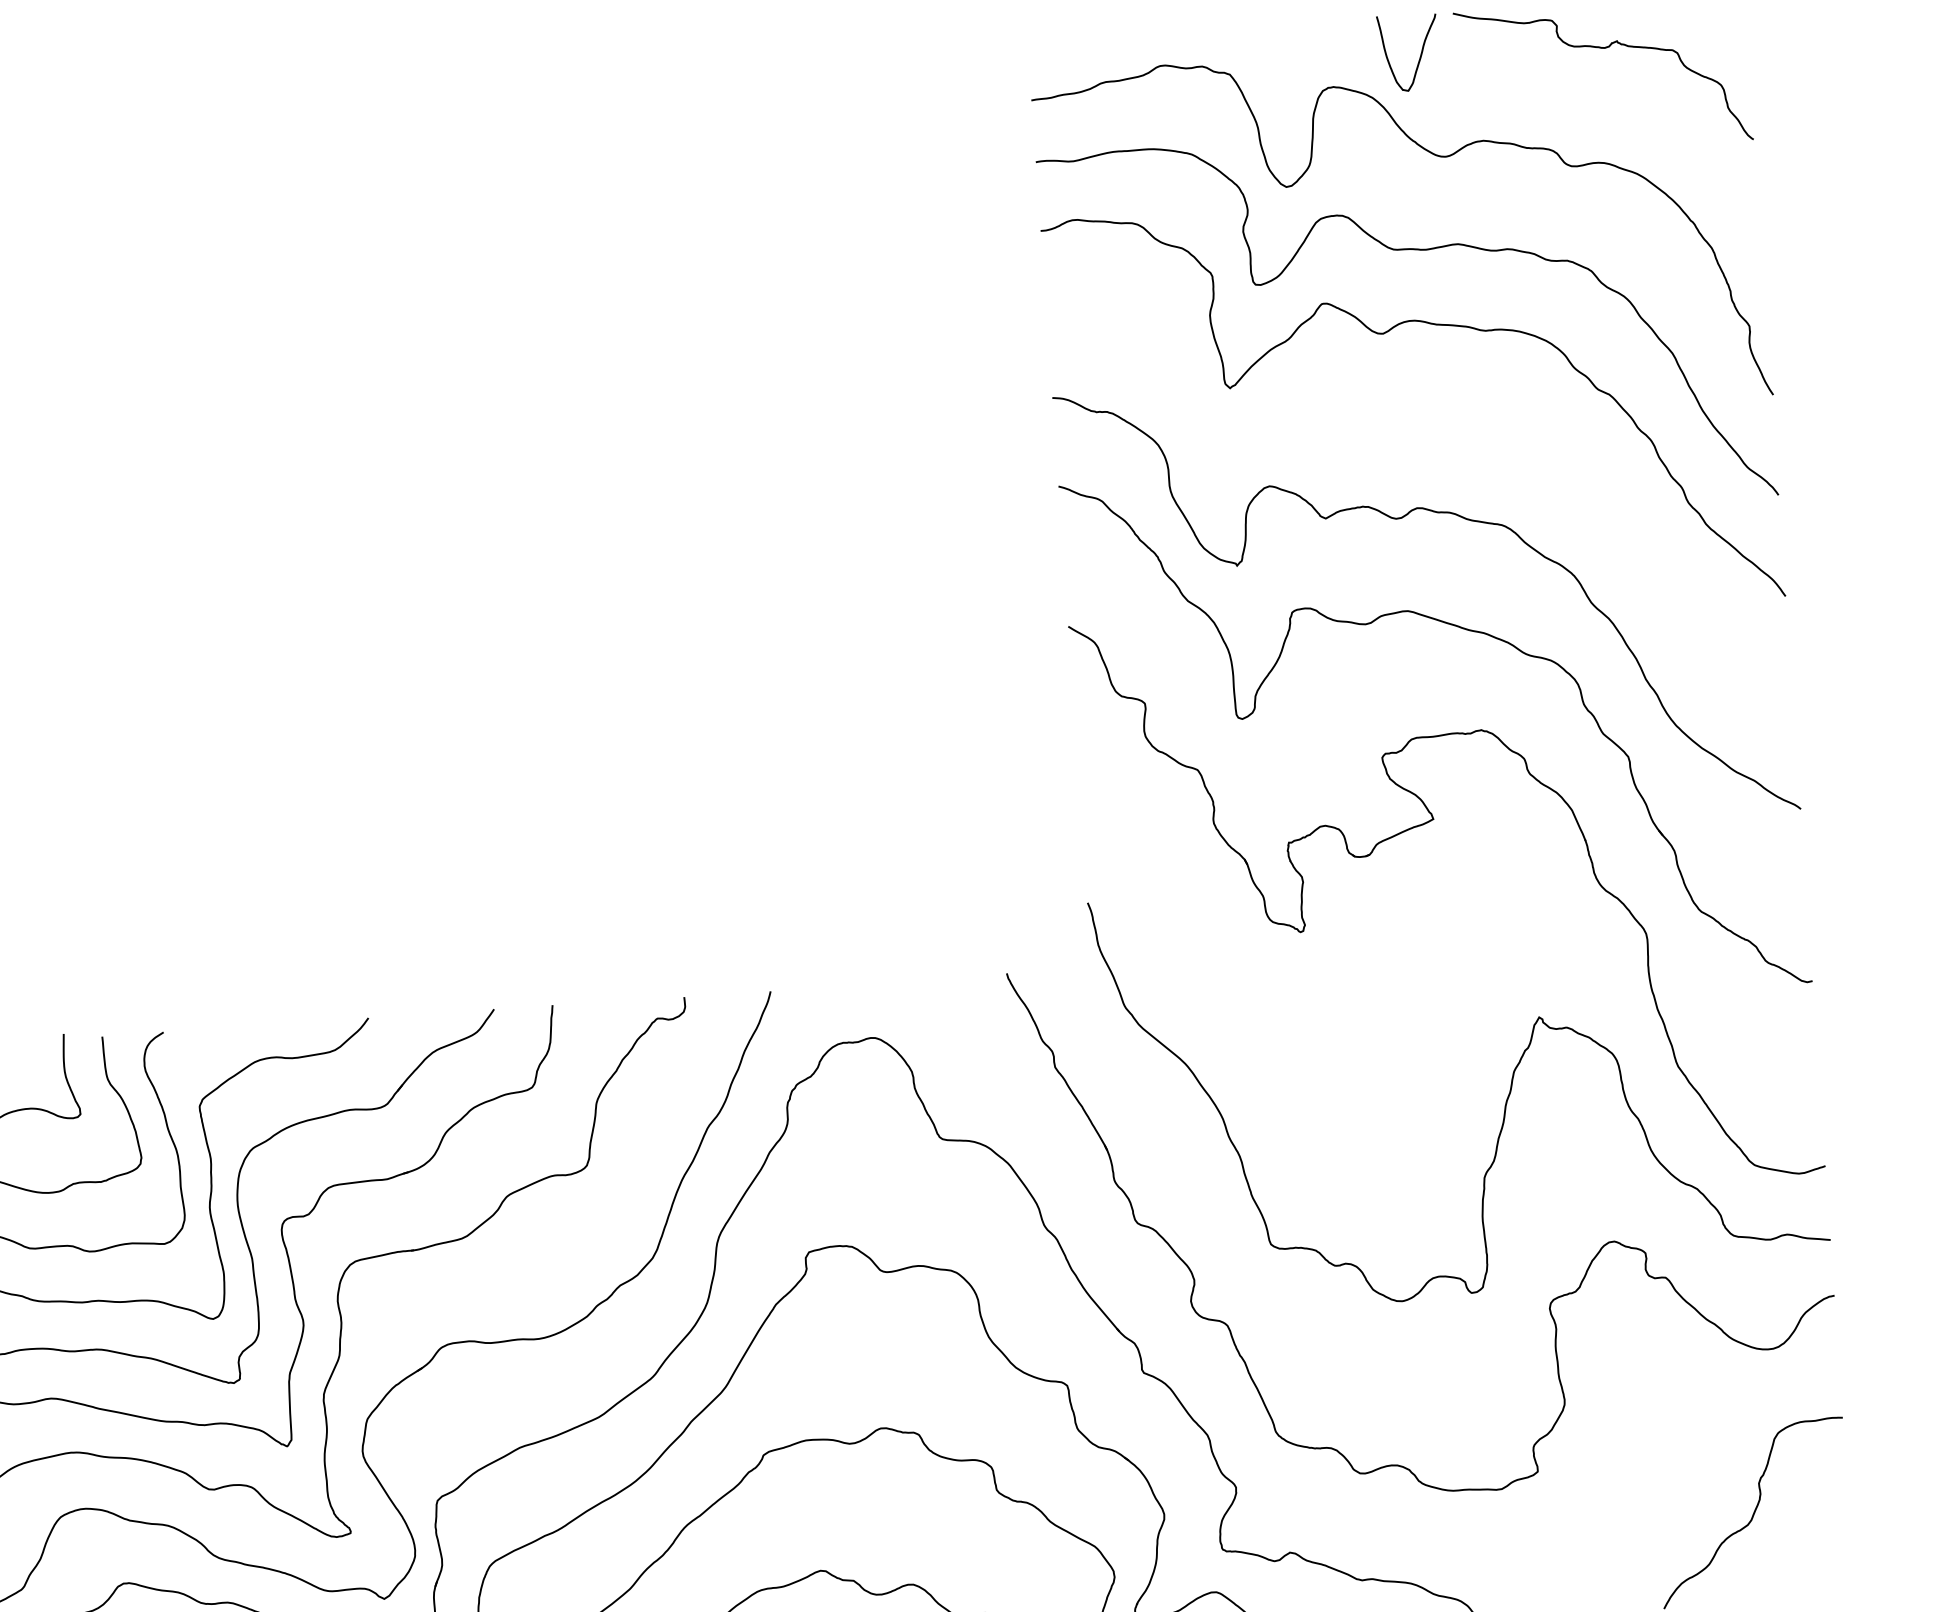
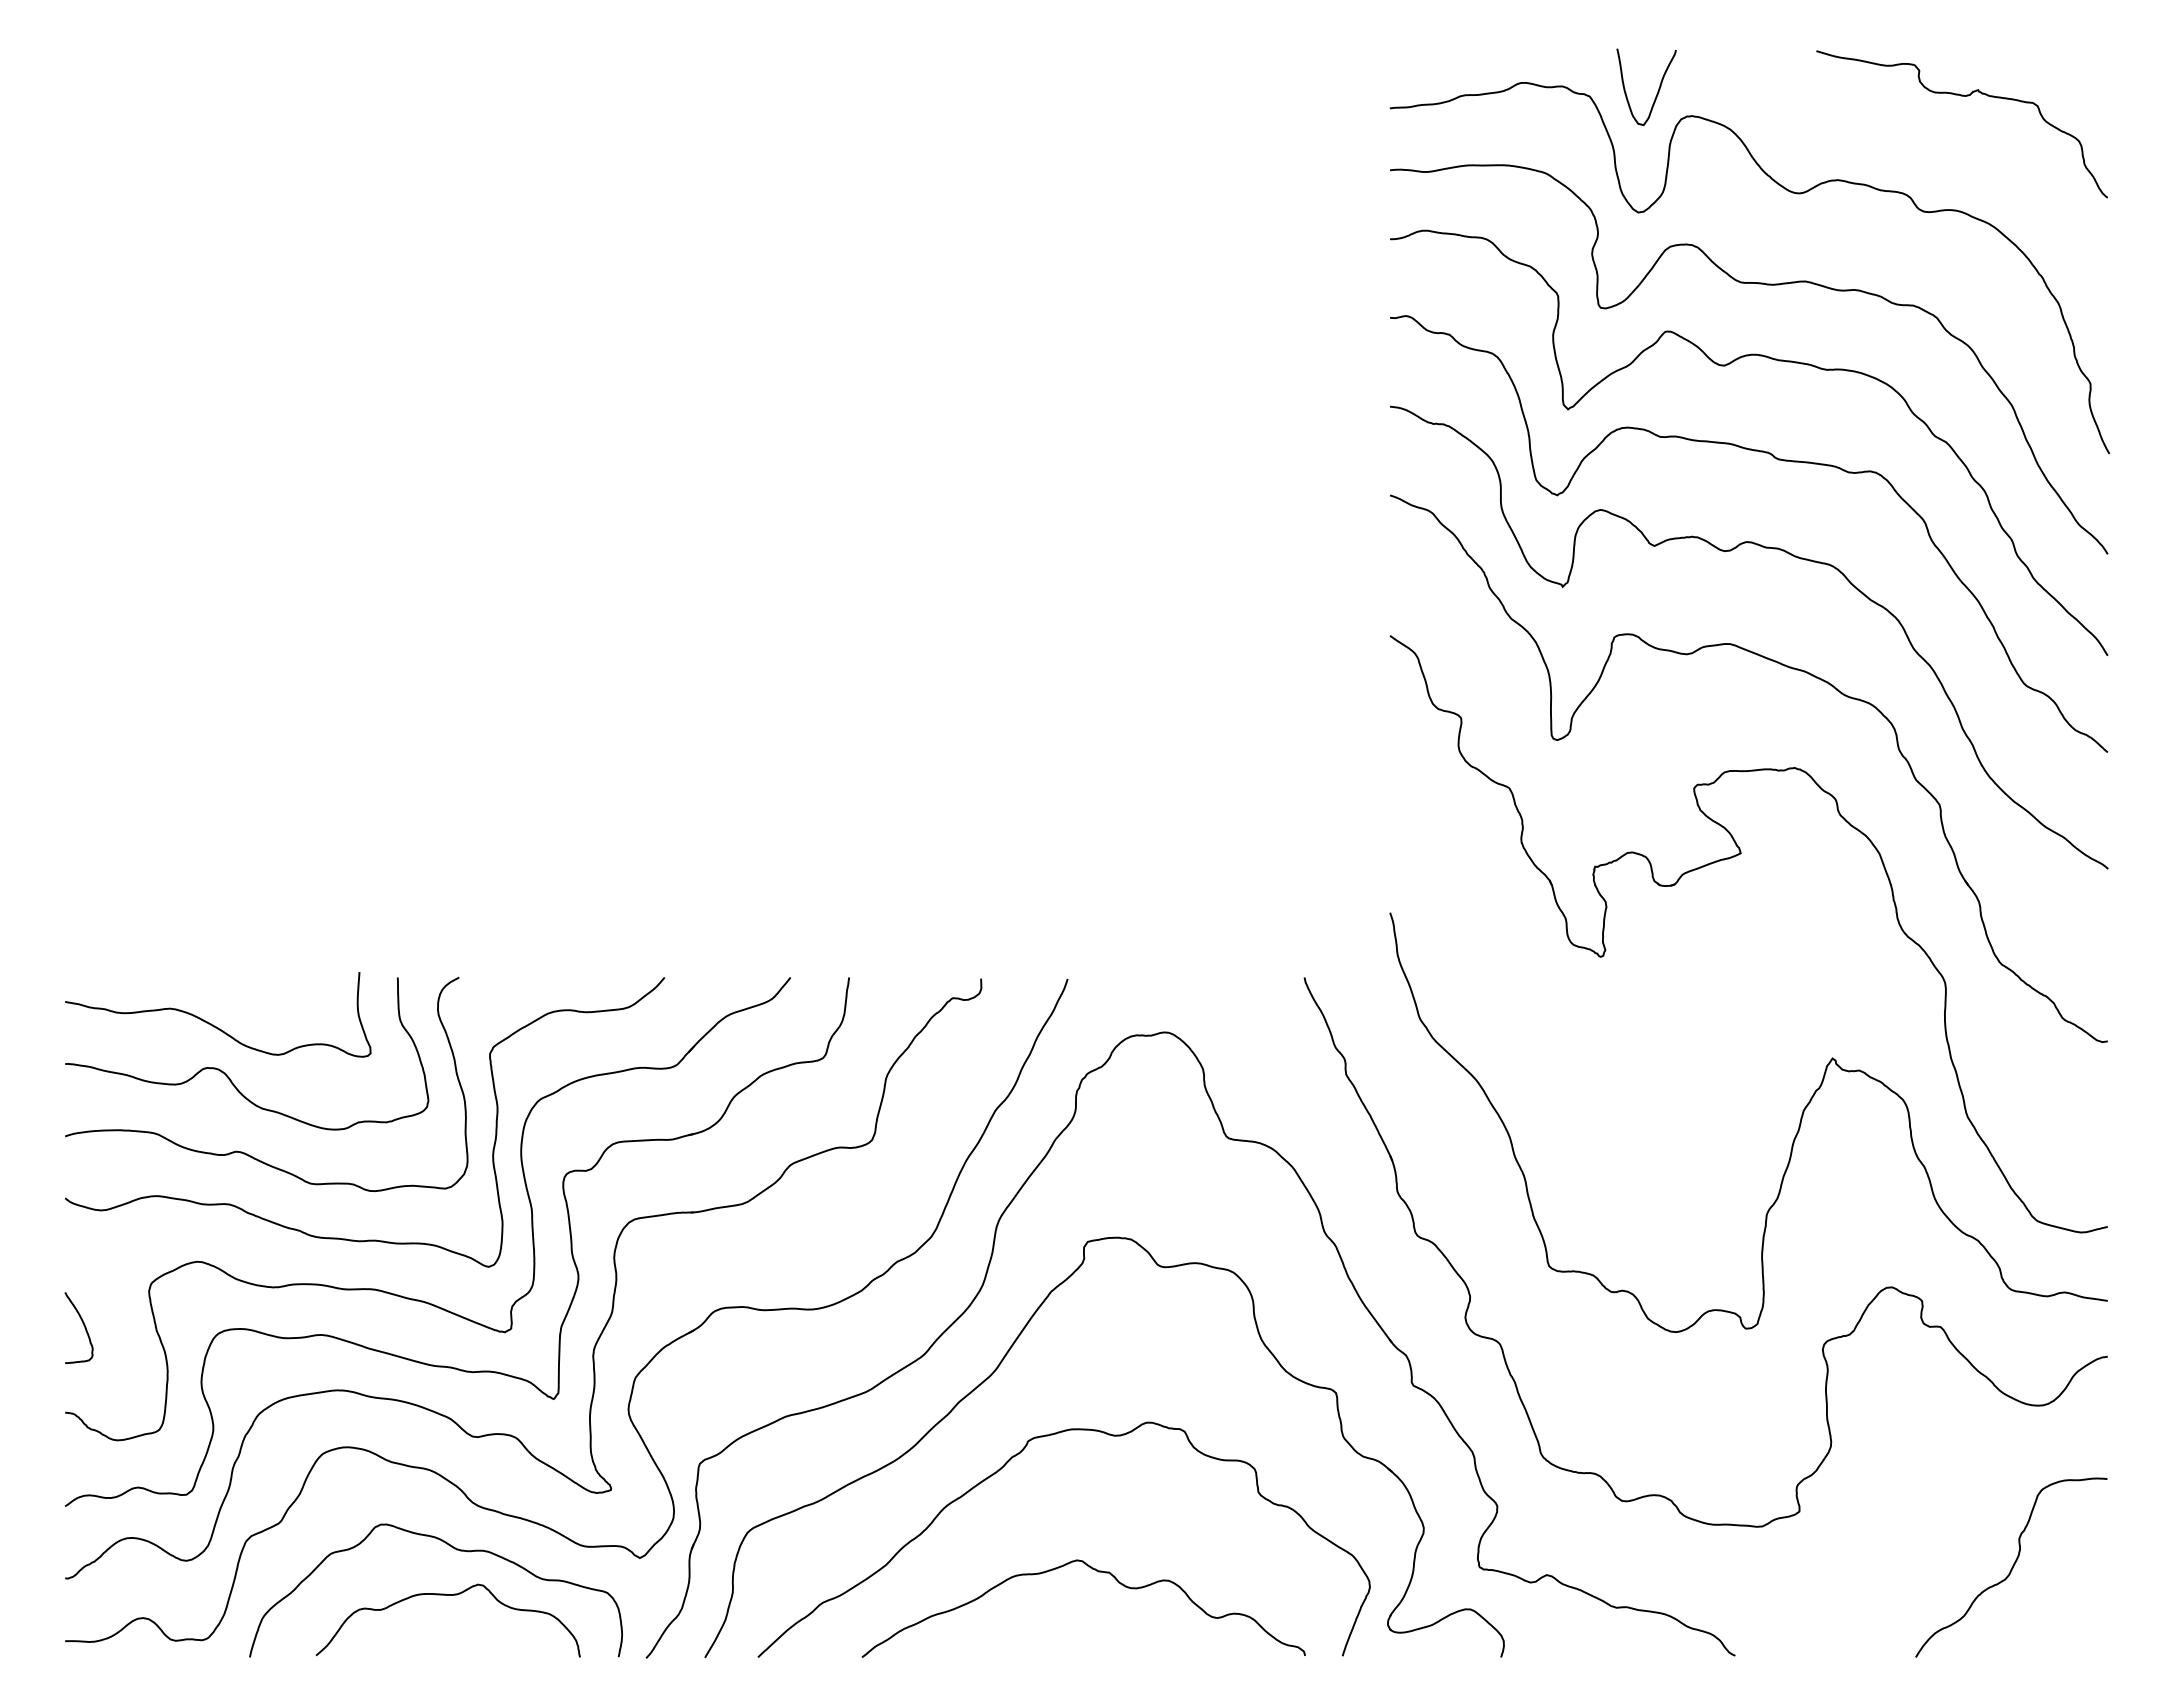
curve: (1419, 56) -> (1657, 91), moved
curve: (1443, 424) -> (1778, 460), added

